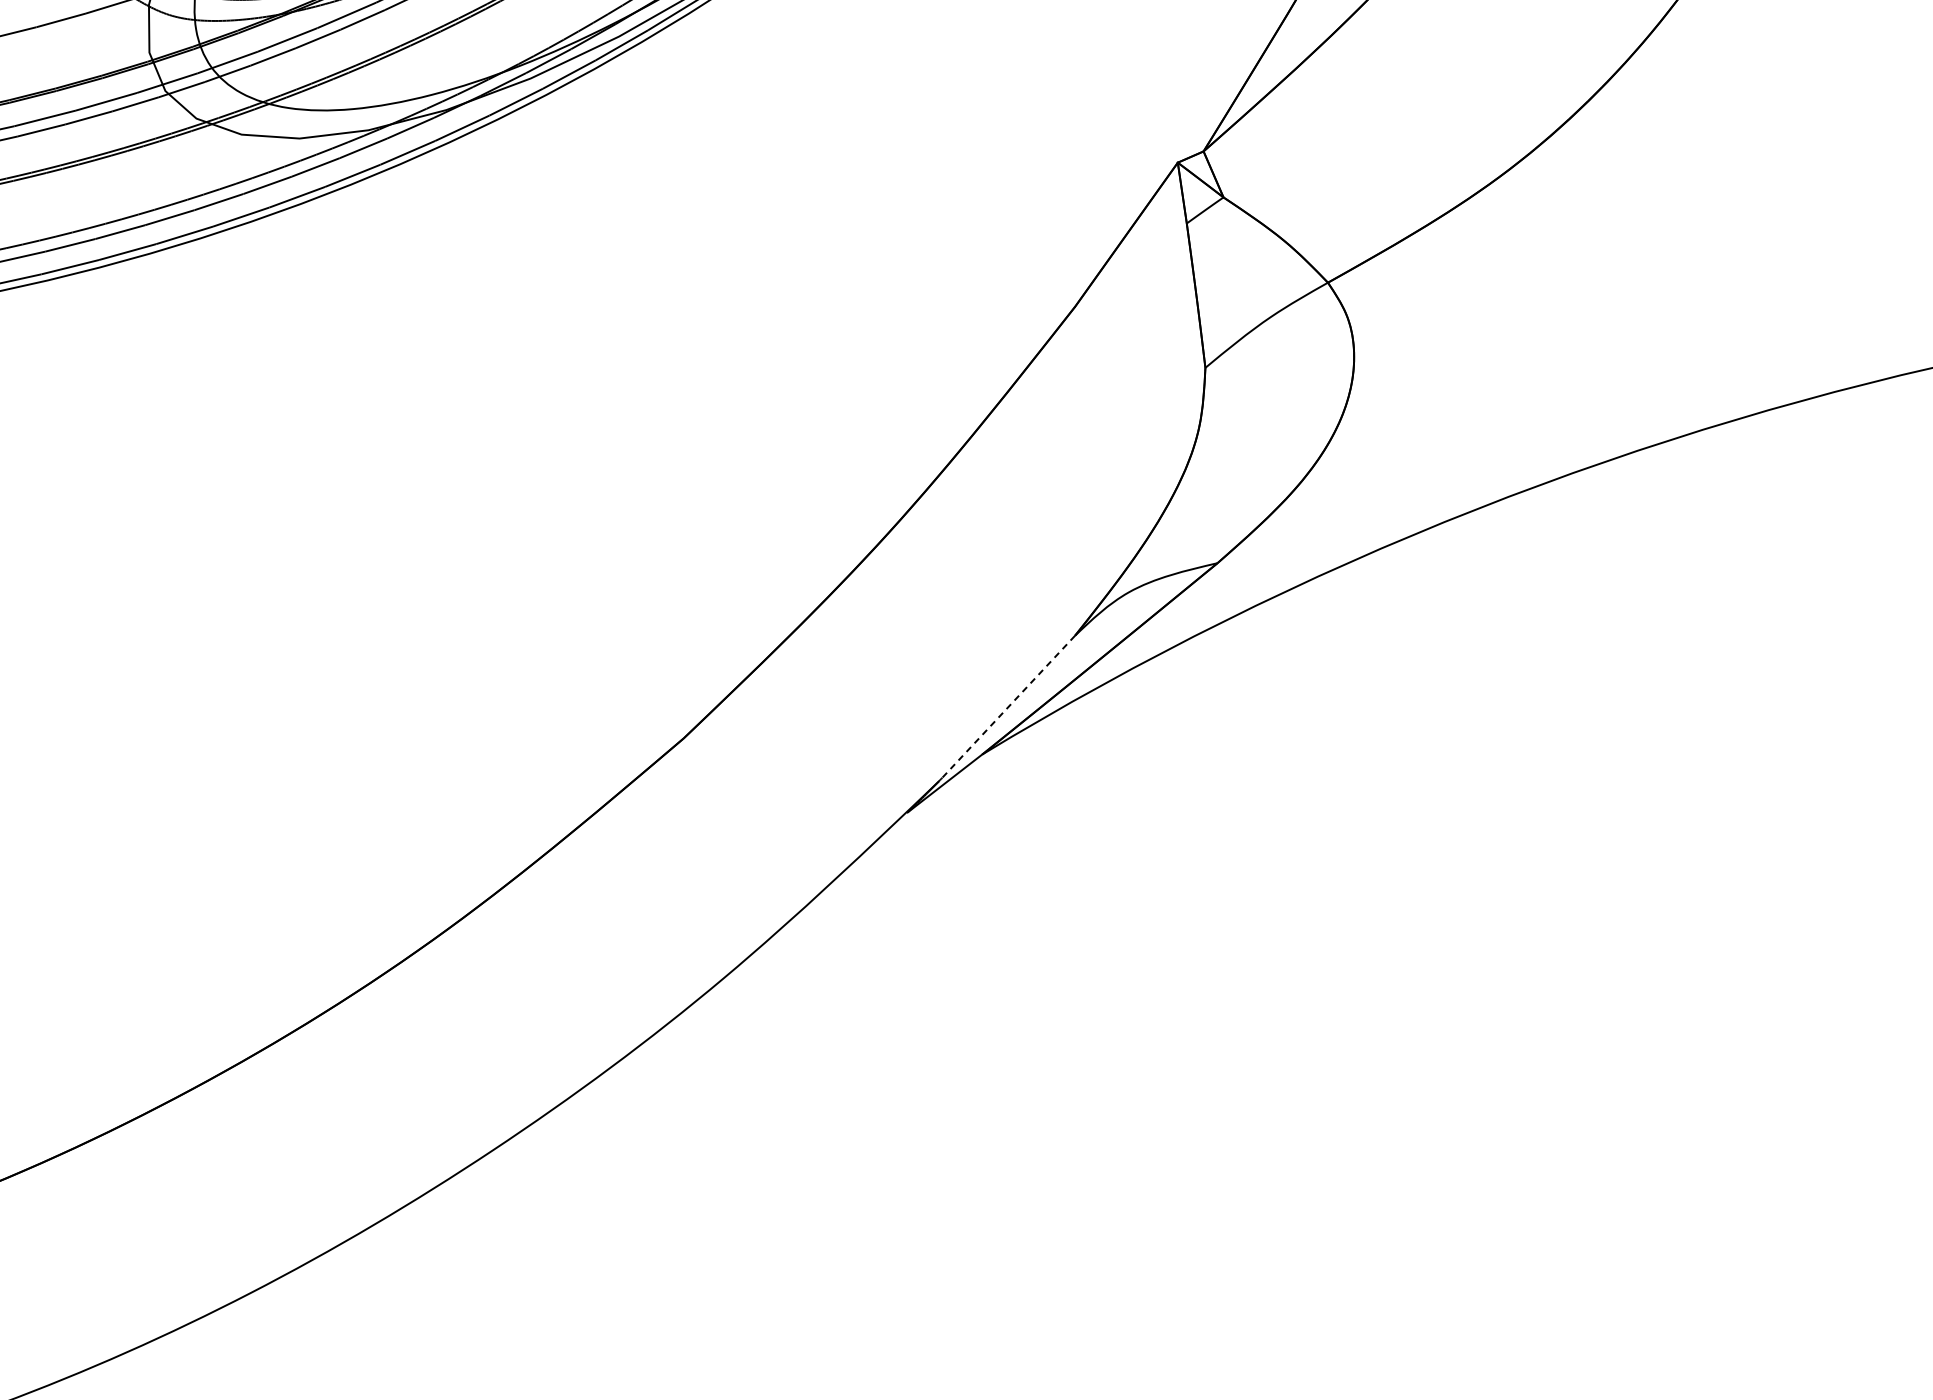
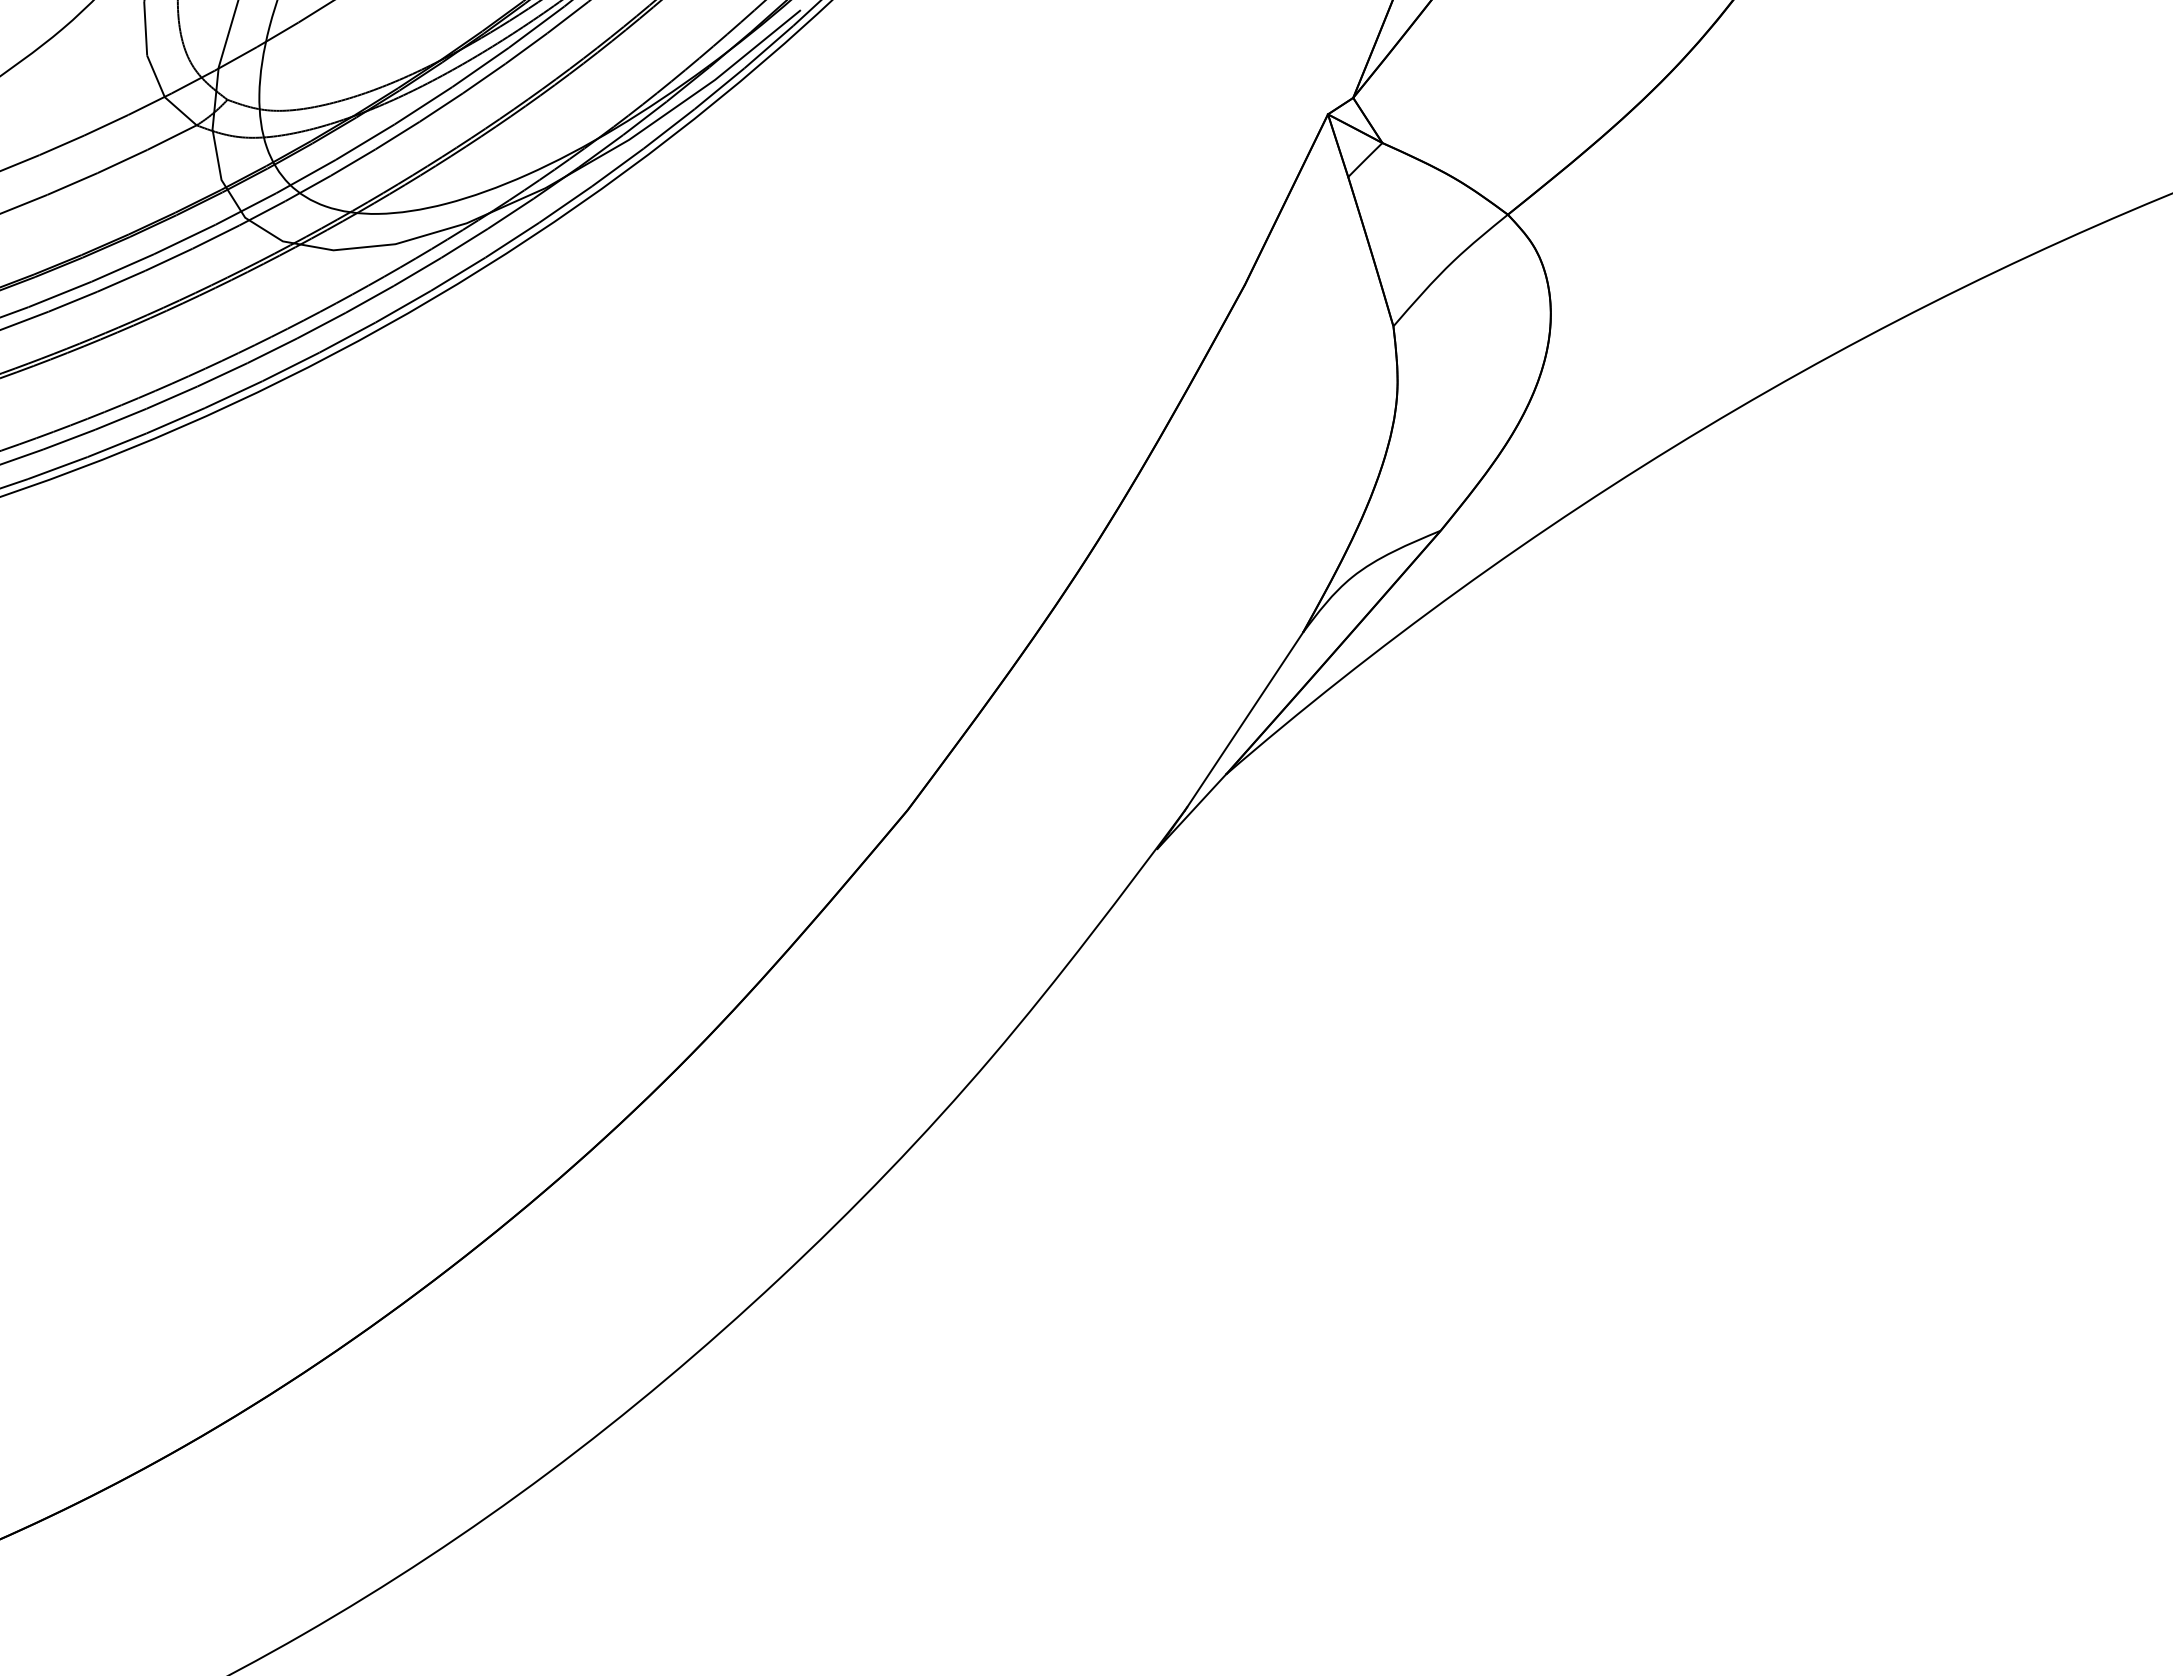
line: (1007, 708) -> (1244, 721), dashed -> solid

